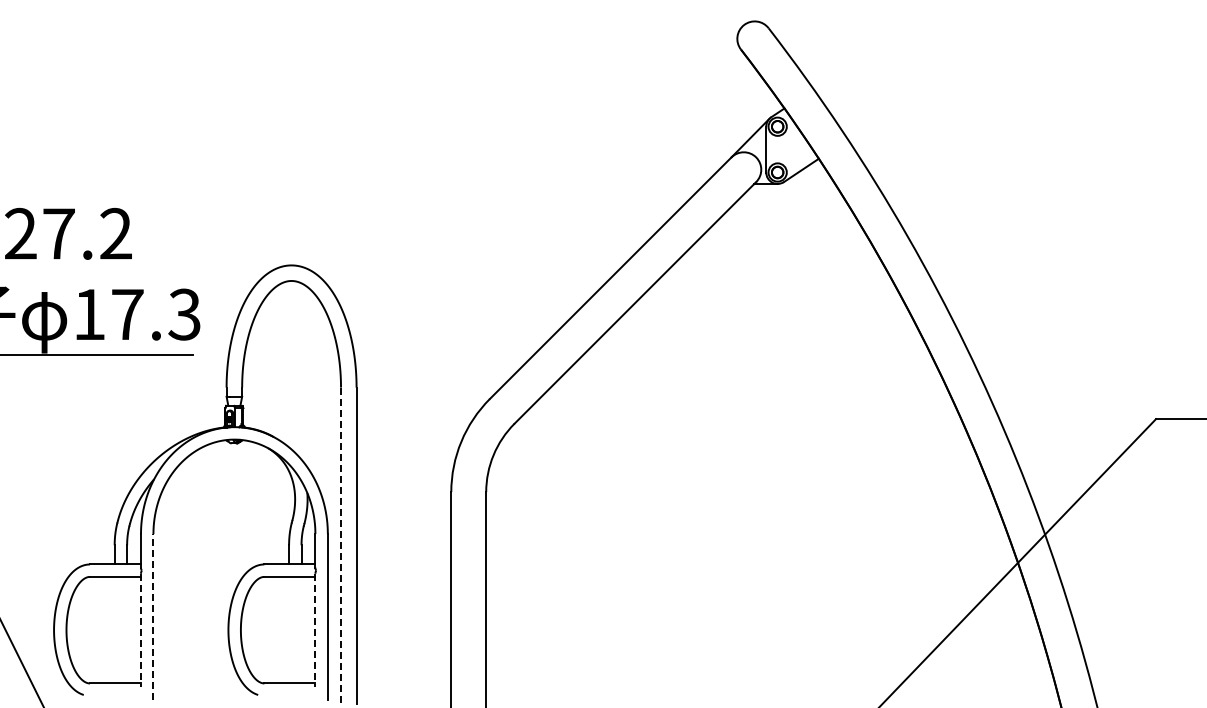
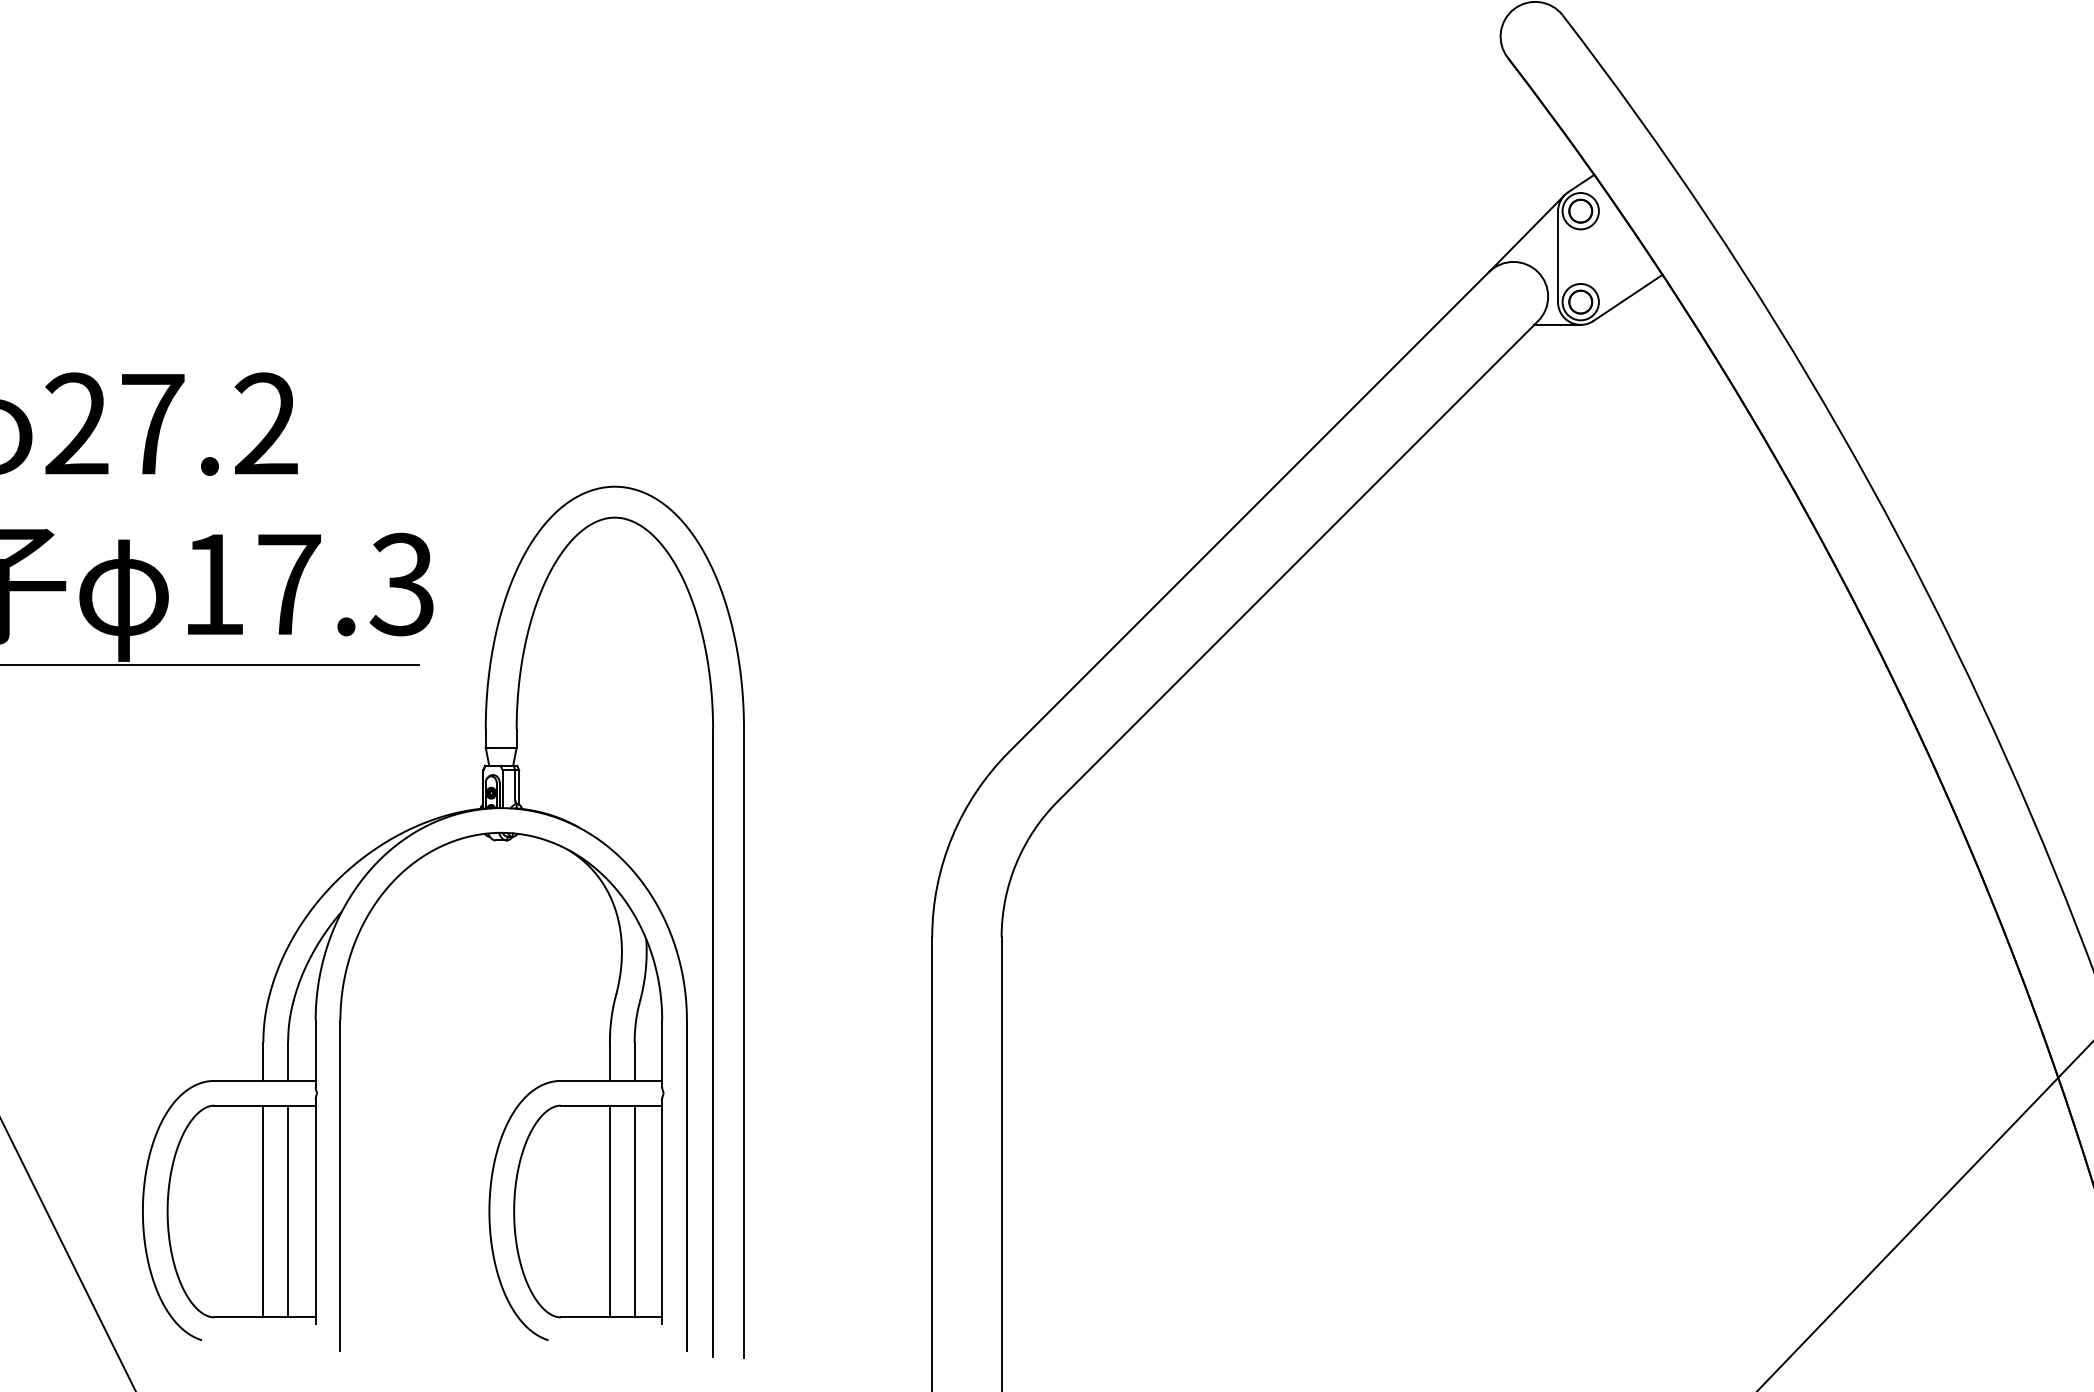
line: (341, 545) -> (714, 1043), dashed -> solid
line: (153, 616) -> (340, 1184), dashed -> solid
line: (114, 629) -> (263, 1210), added
line: (127, 629) -> (288, 1210), added
line: (289, 629) -> (610, 1210), added
line: (301, 629) -> (634, 1210), added
line: (141, 630) -> (316, 1212), dashed -> solid
line: (315, 630) -> (662, 1212), dashed -> solid

